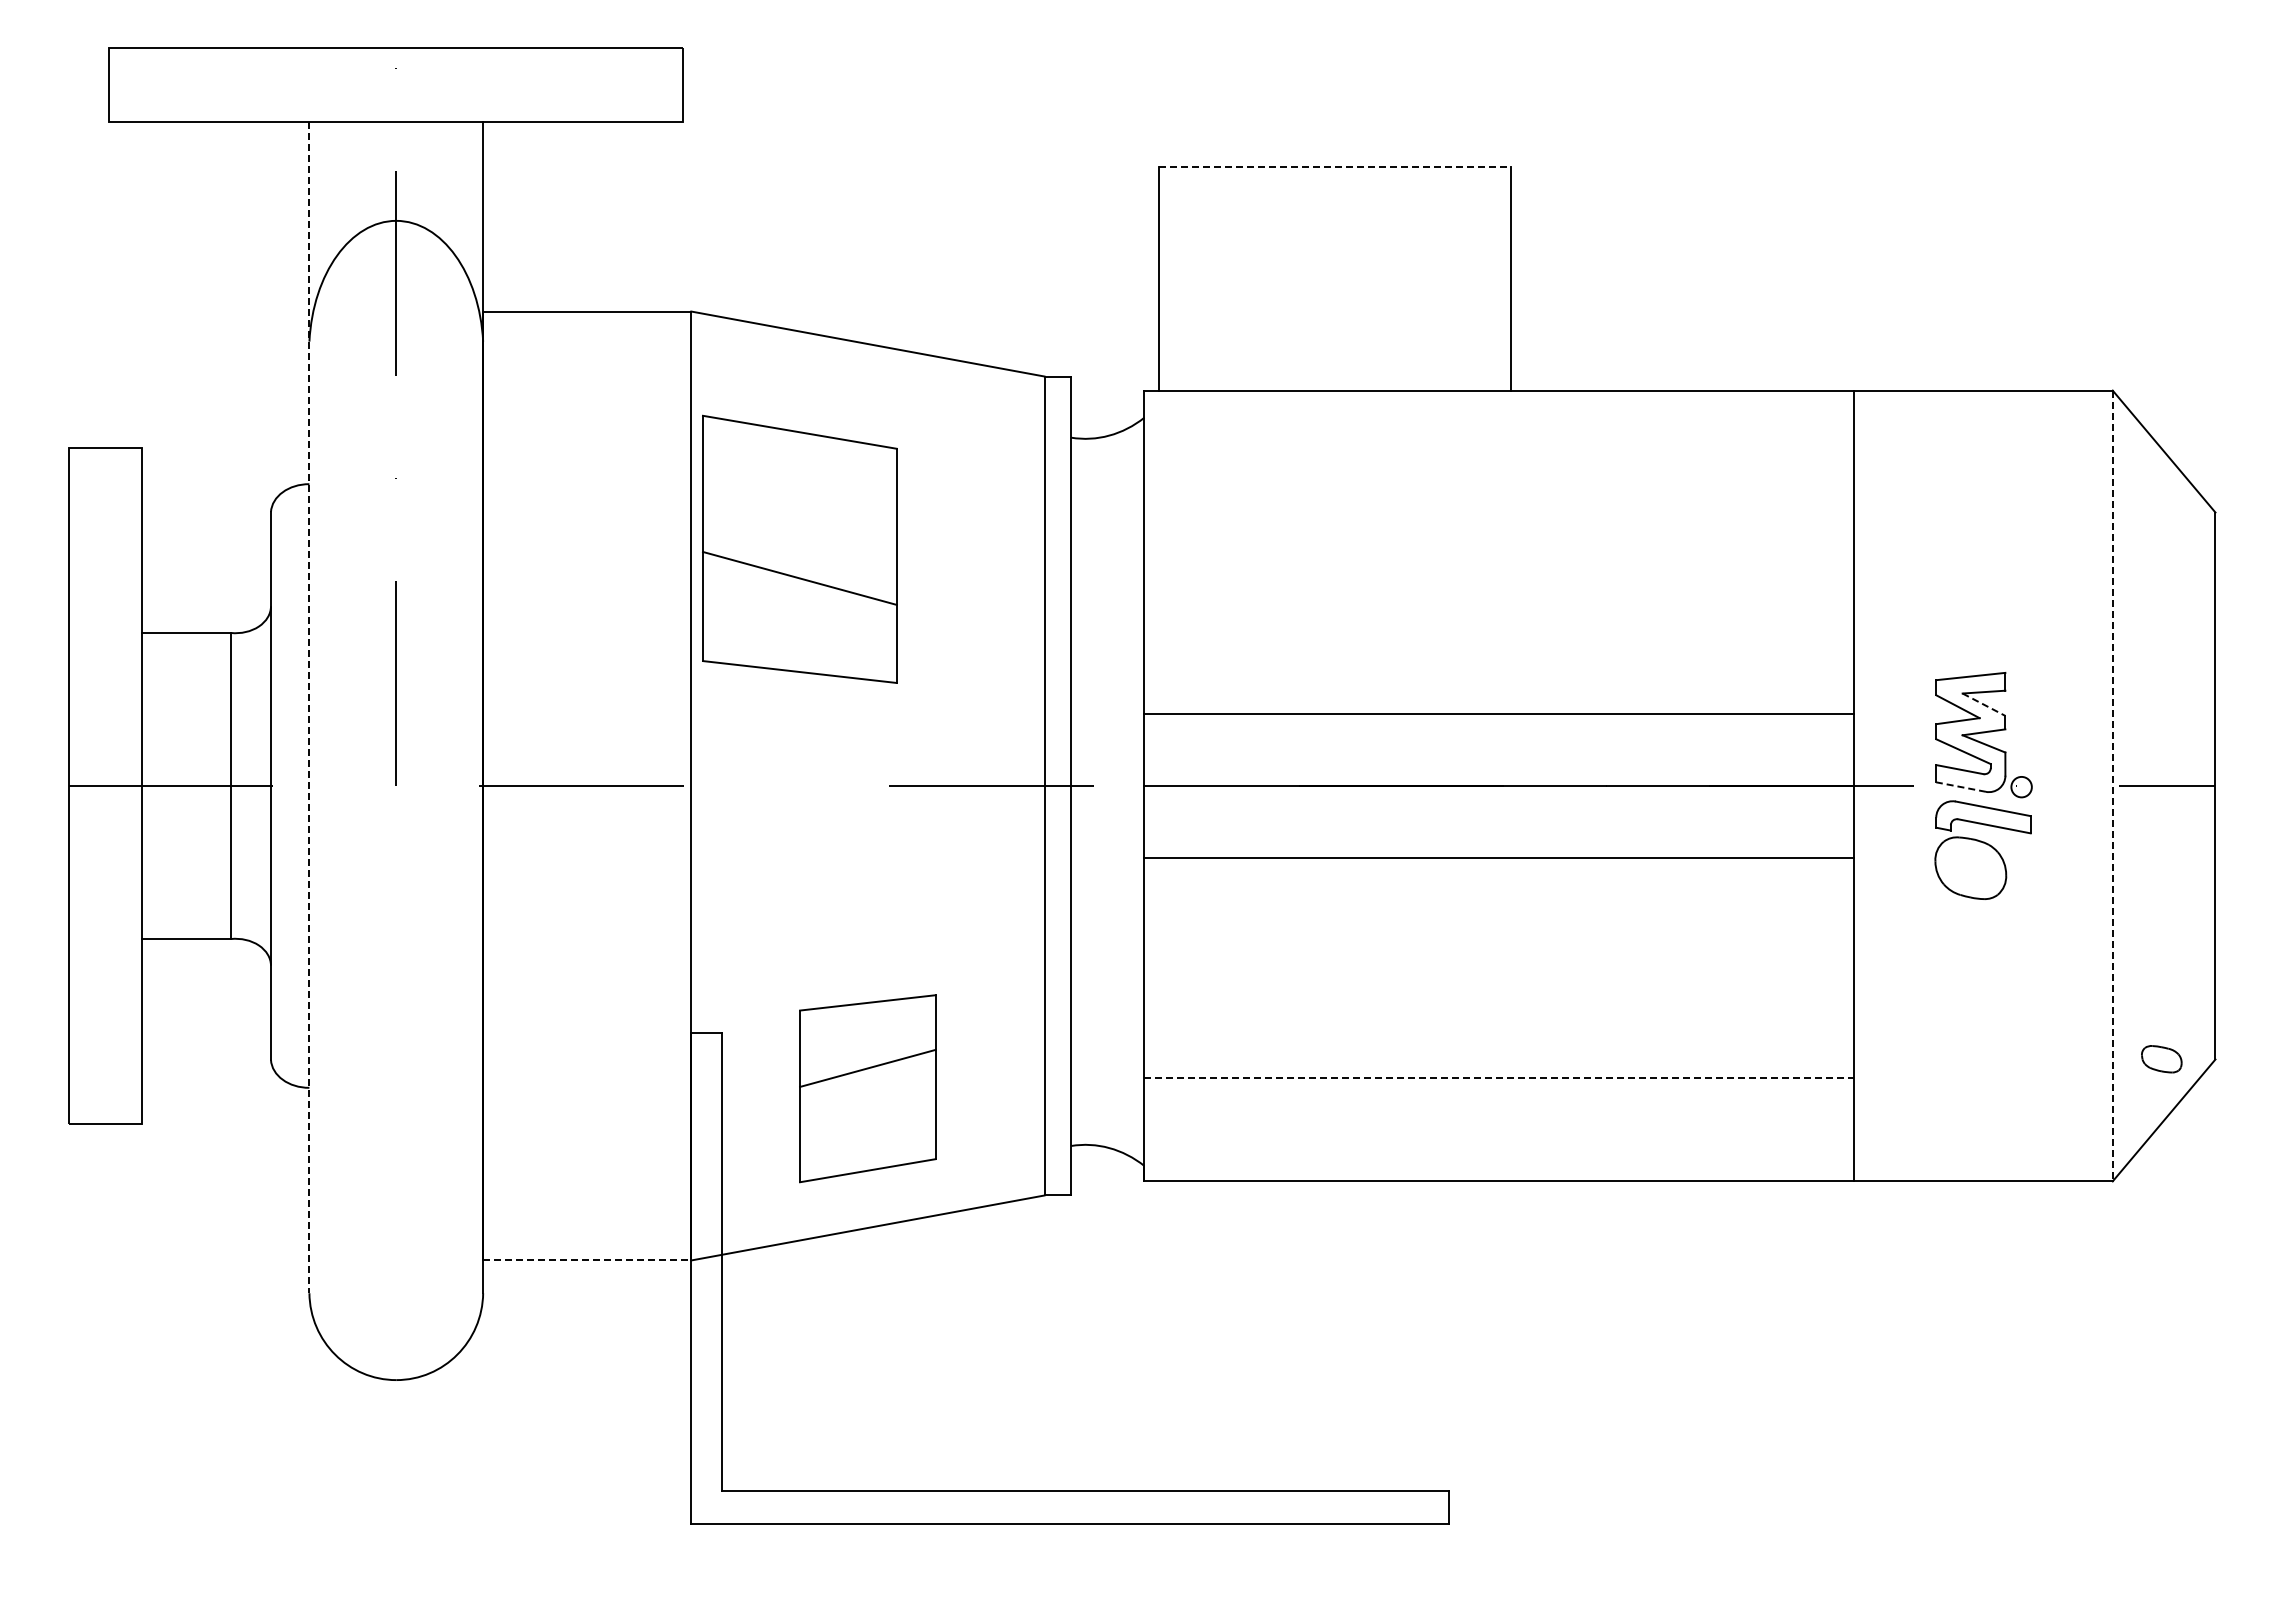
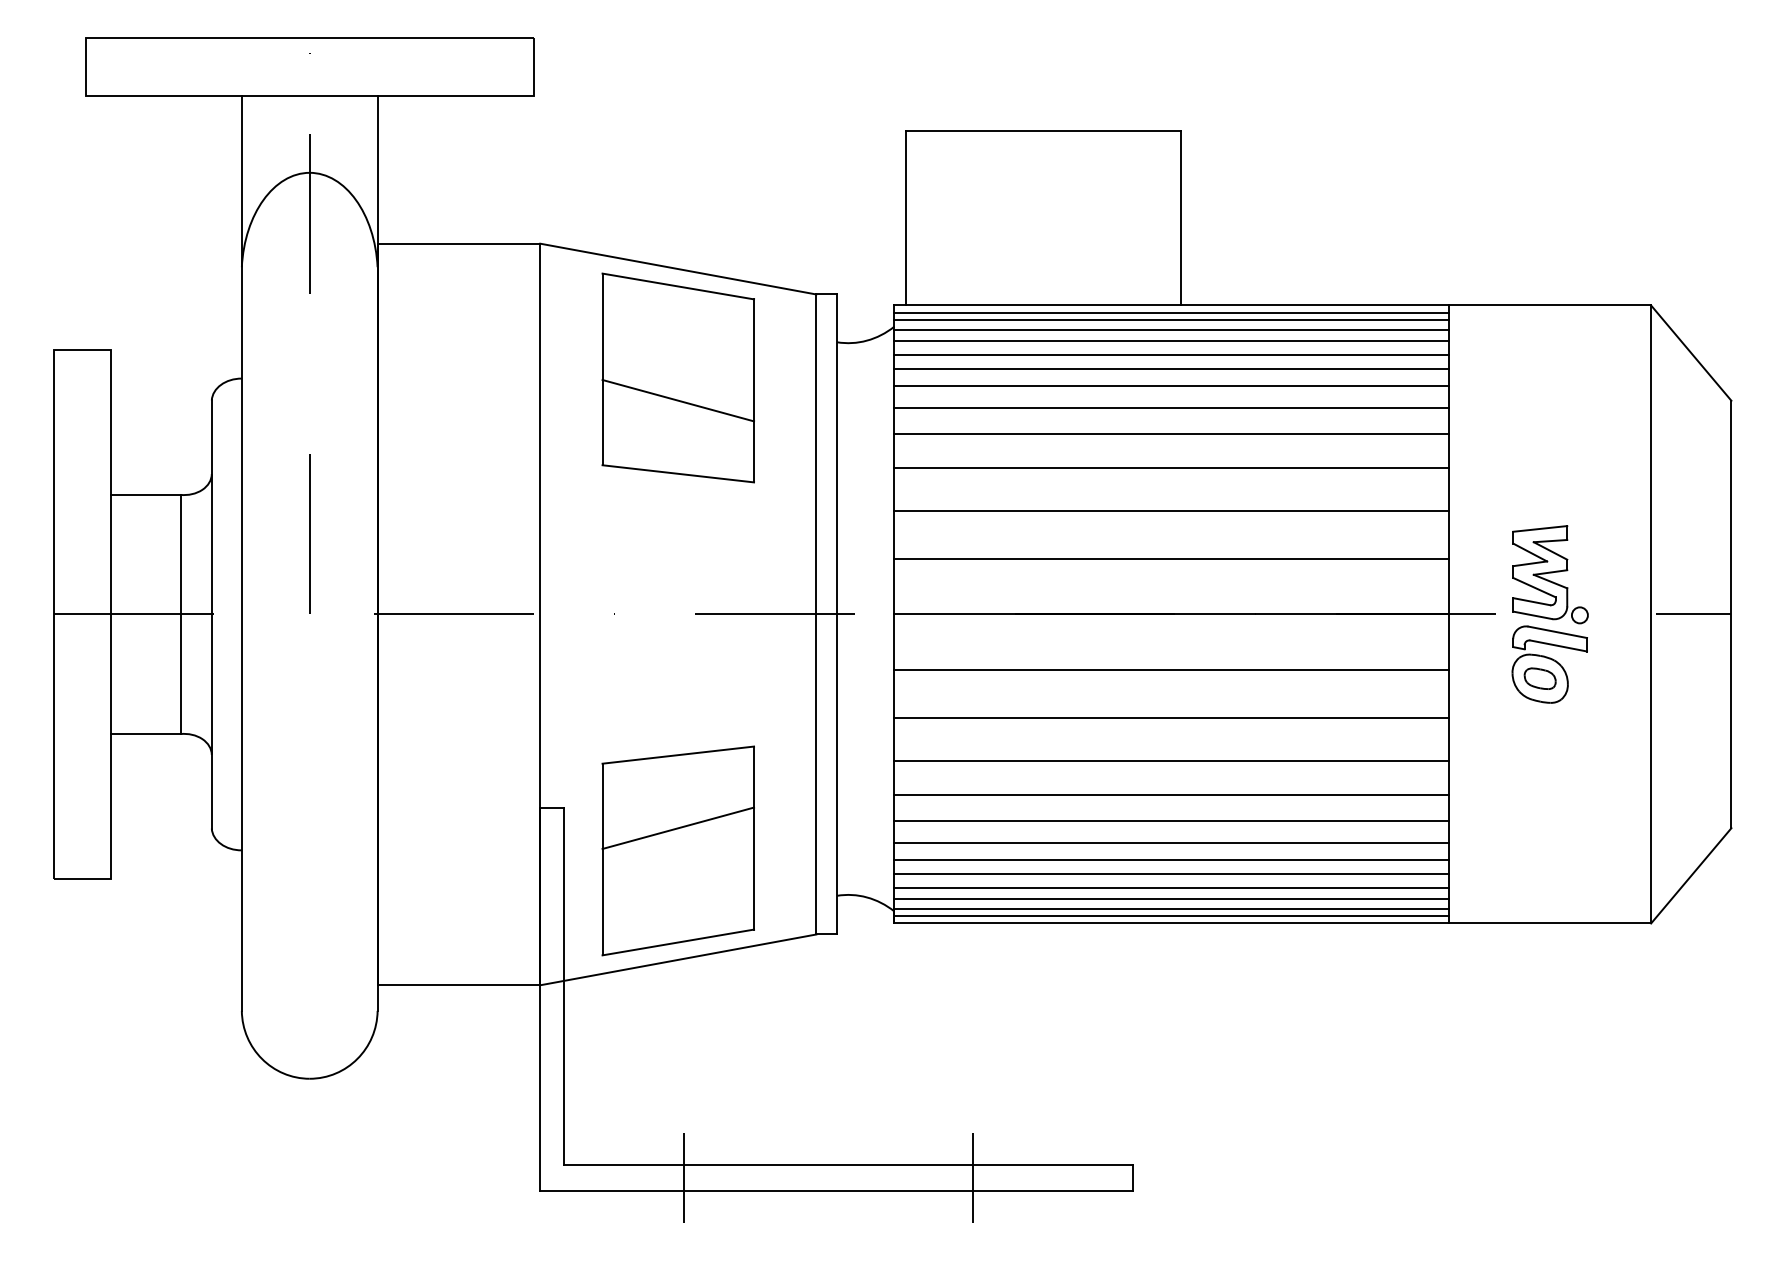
line: (1335, 167) -> (1043, 131), dashed -> solid
line: (1499, 400) -> (1171, 313), added
line: (1499, 408) -> (1171, 319), added
line: (1499, 421) -> (1171, 329), added
line: (1499, 435) -> (1171, 340), added
line: (1499, 454) -> (1171, 355), added
line: (1499, 471) -> (1171, 368), added
line: (1499, 493) -> (1171, 385), added
line: (1499, 521) -> (1171, 407), added
part: (799, 548) -> (677, 377), moved
line: (1499, 555) -> (1171, 434), added
line: (1499, 599) -> (1171, 468), added
line: (1498, 653) -> (1171, 510), added
line: (1984, 704) -> (1550, 550), dashed -> solid
line: (309, 708) -> (241, 553), dashed -> solid
line: (1960, 786) -> (1532, 614), dashed -> solid
line: (2112, 786) -> (1650, 614), dashed -> solid
line: (1498, 918) -> (1171, 718), added
line: (1499, 973) -> (1171, 761), added
line: (1499, 1016) -> (1171, 794), added
line: (1499, 1050) -> (1171, 821), added
part: (2161, 1059) -> (1539, 678), moved
line: (1499, 1078) -> (1171, 843), dashed -> solid
part: (867, 1088) -> (677, 850), size x1.43
line: (1499, 1100) -> (1171, 860), added
line: (1499, 1117) -> (1171, 873), added
line: (1499, 1136) -> (1171, 888), added
line: (1499, 1150) -> (1171, 899), added
line: (1499, 1163) -> (1171, 909), added
line: (1499, 1171) -> (1171, 915), added
line: (587, 1260) -> (459, 985), dashed -> solid
line: (875, 1506) -> (684, 1177), added
line: (1244, 1506) -> (972, 1177), added

